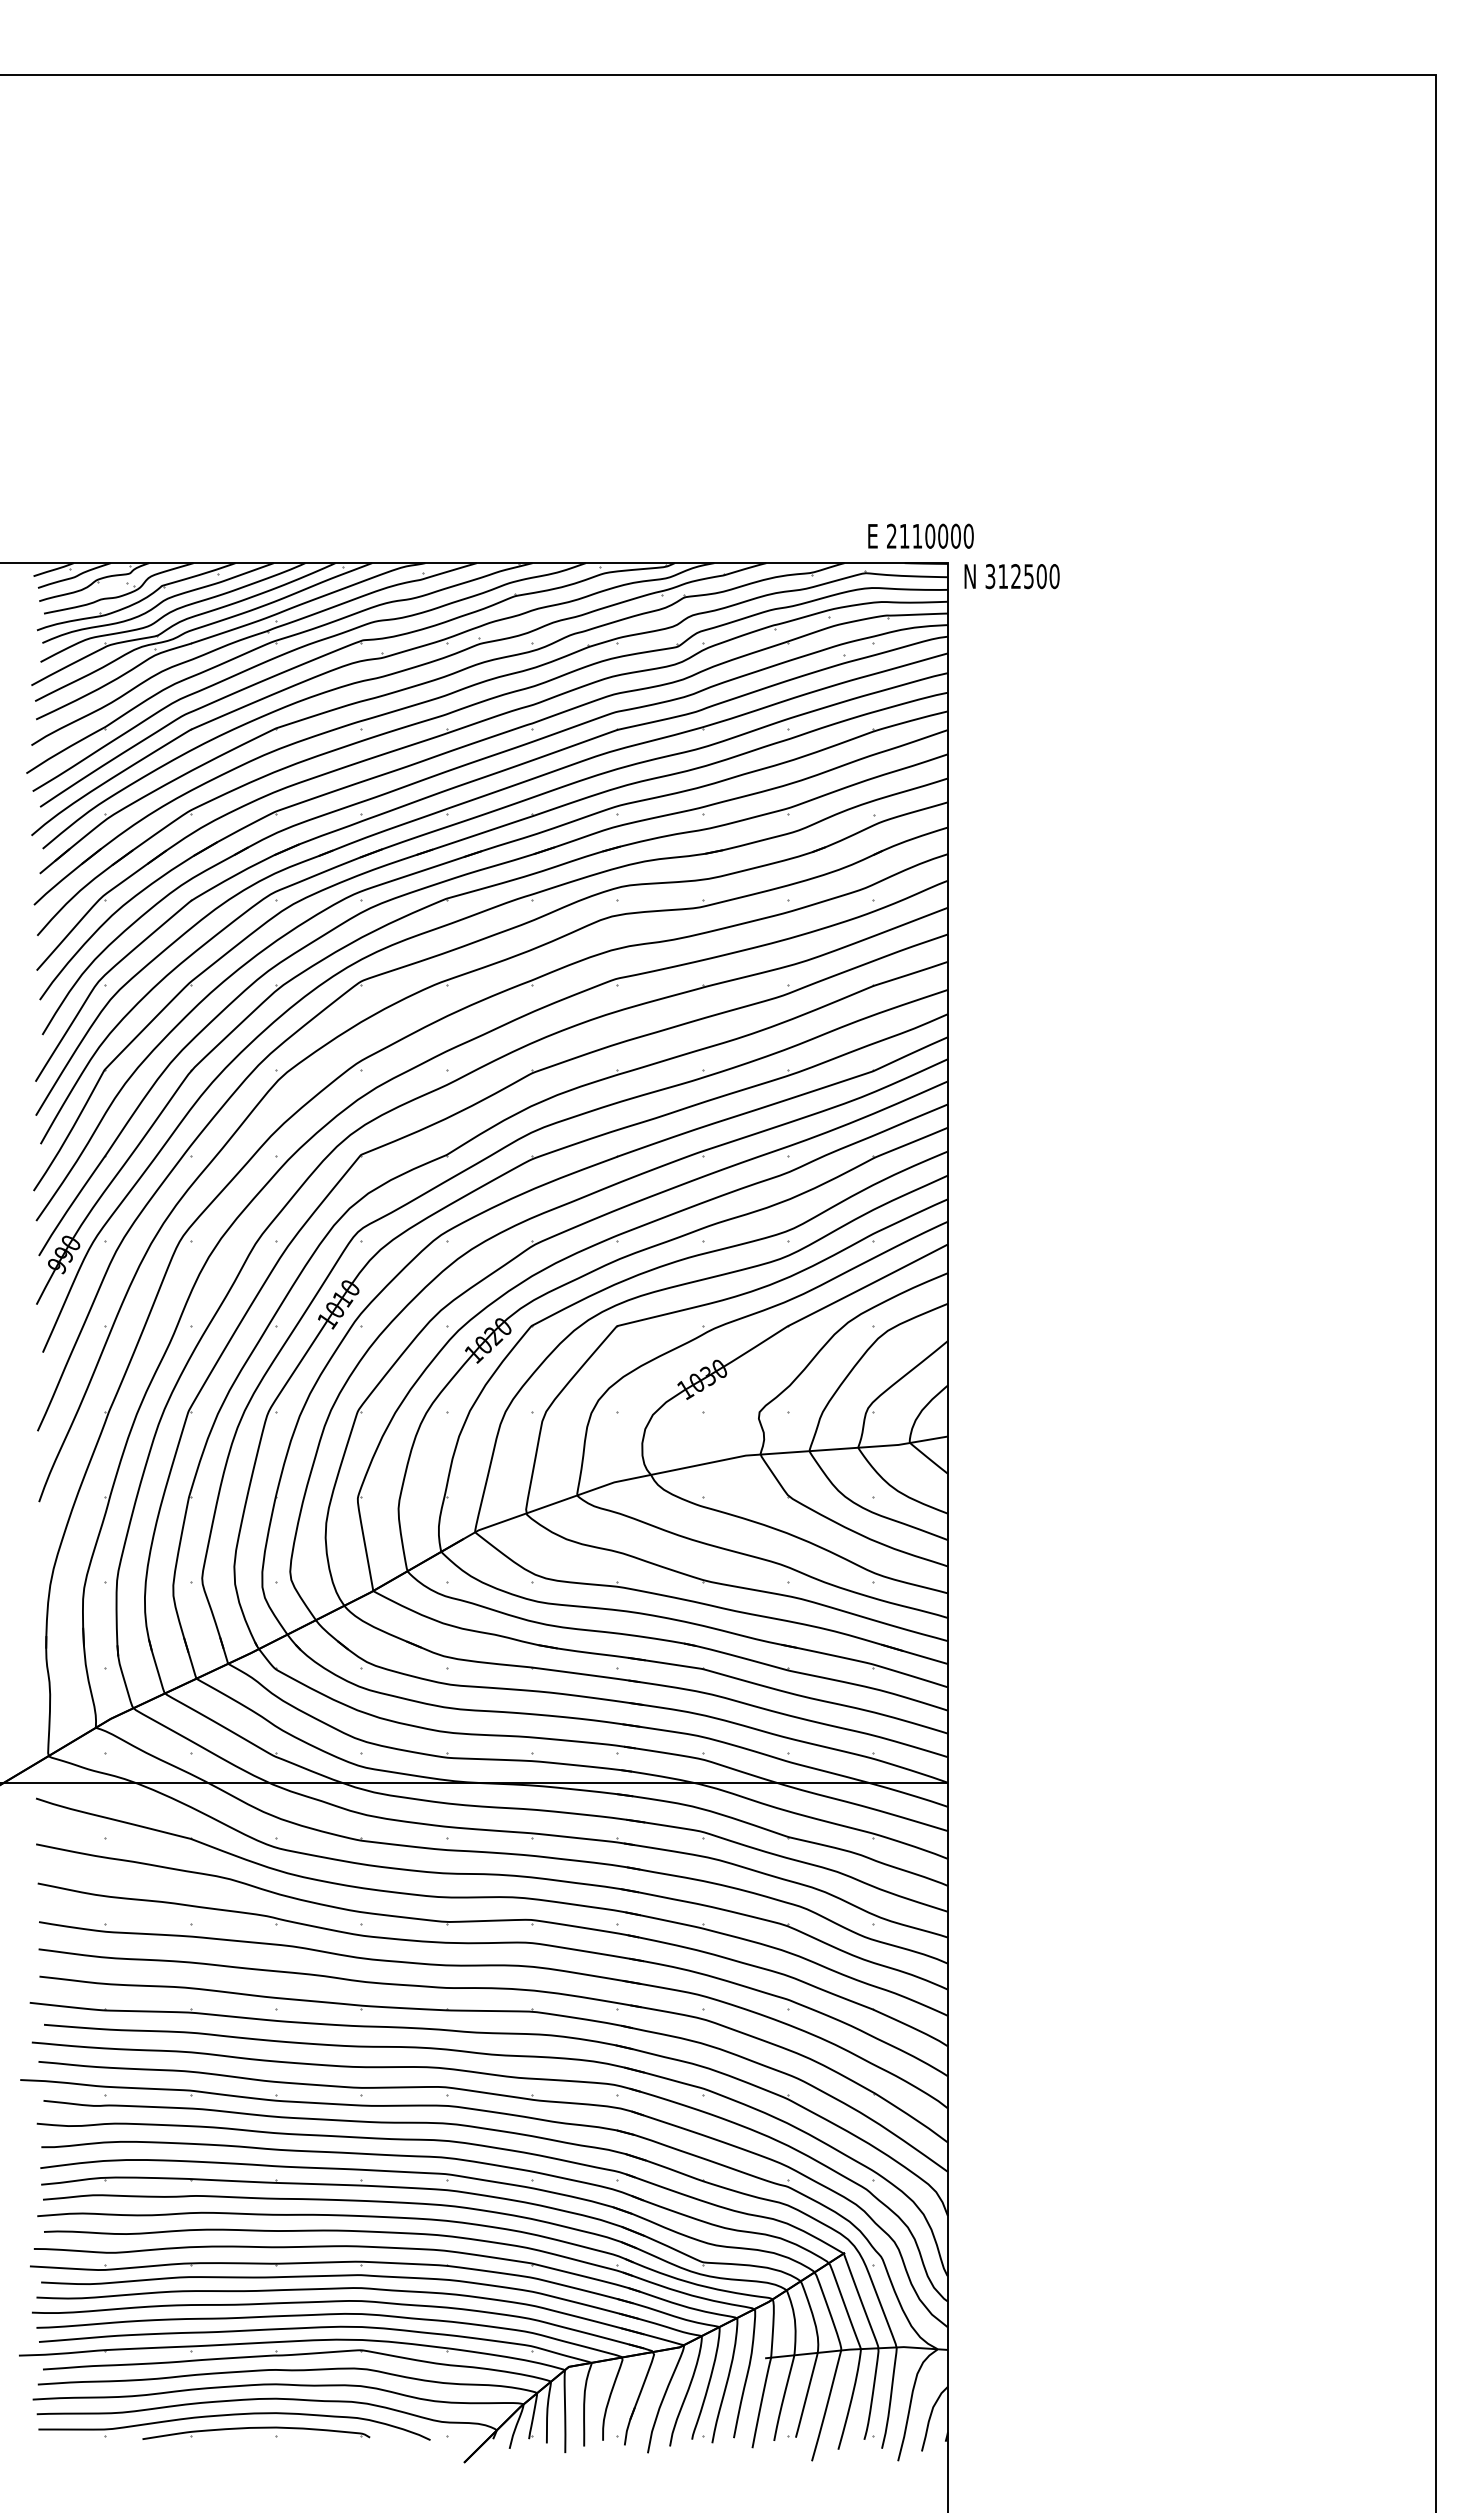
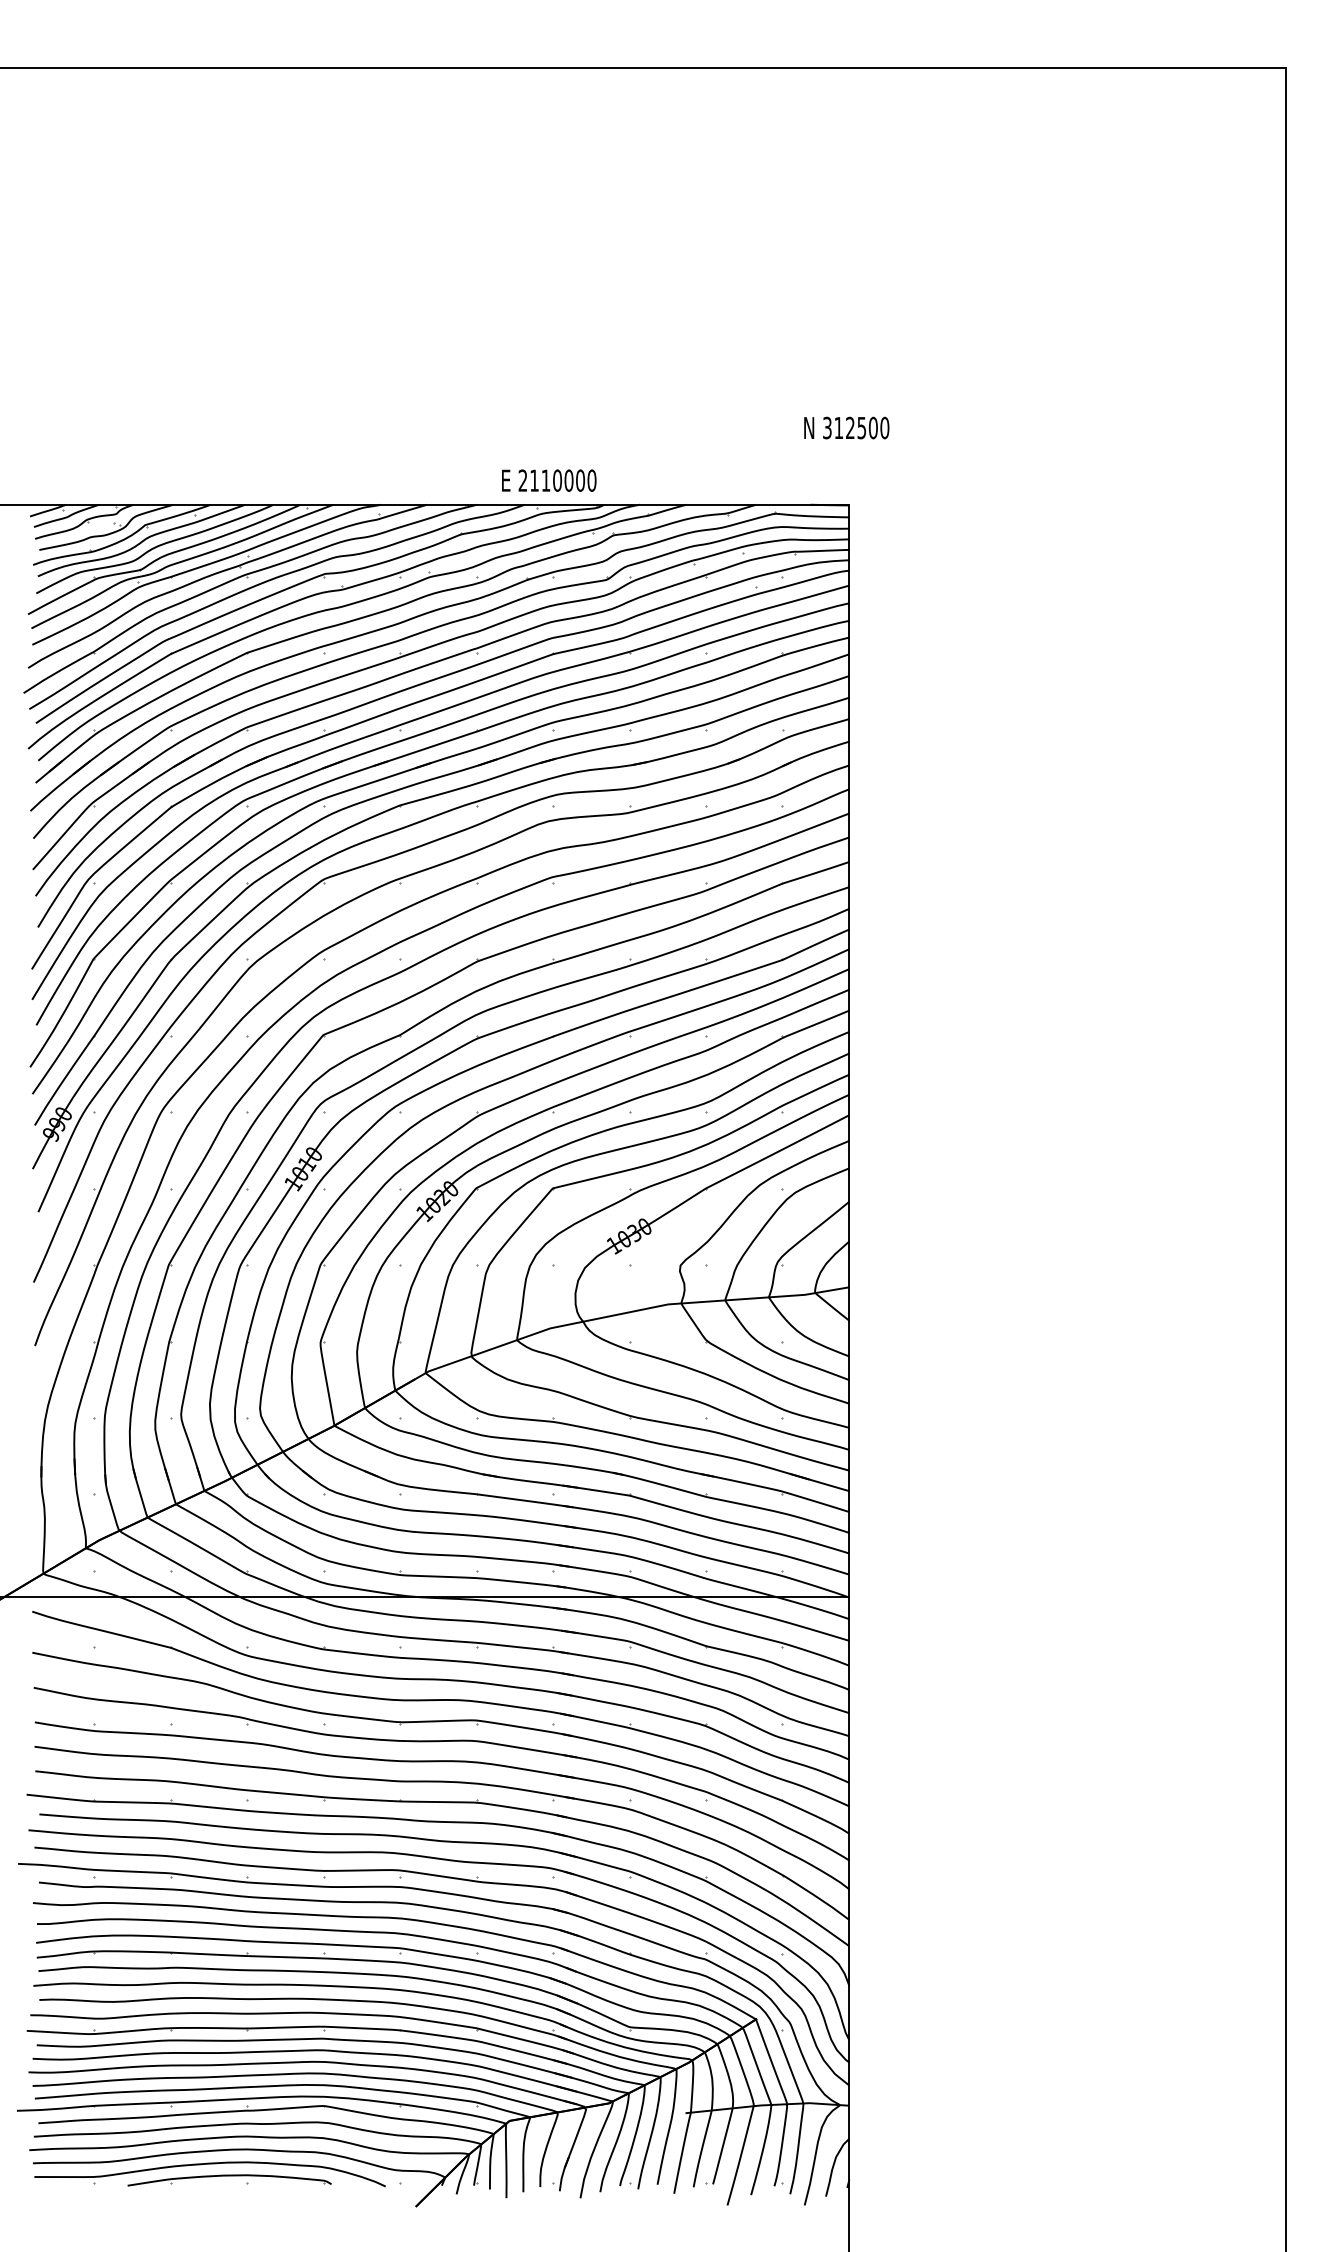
text: (920, 535) -> (548, 479), moved
text: (1011, 576) -> (846, 428), moved

